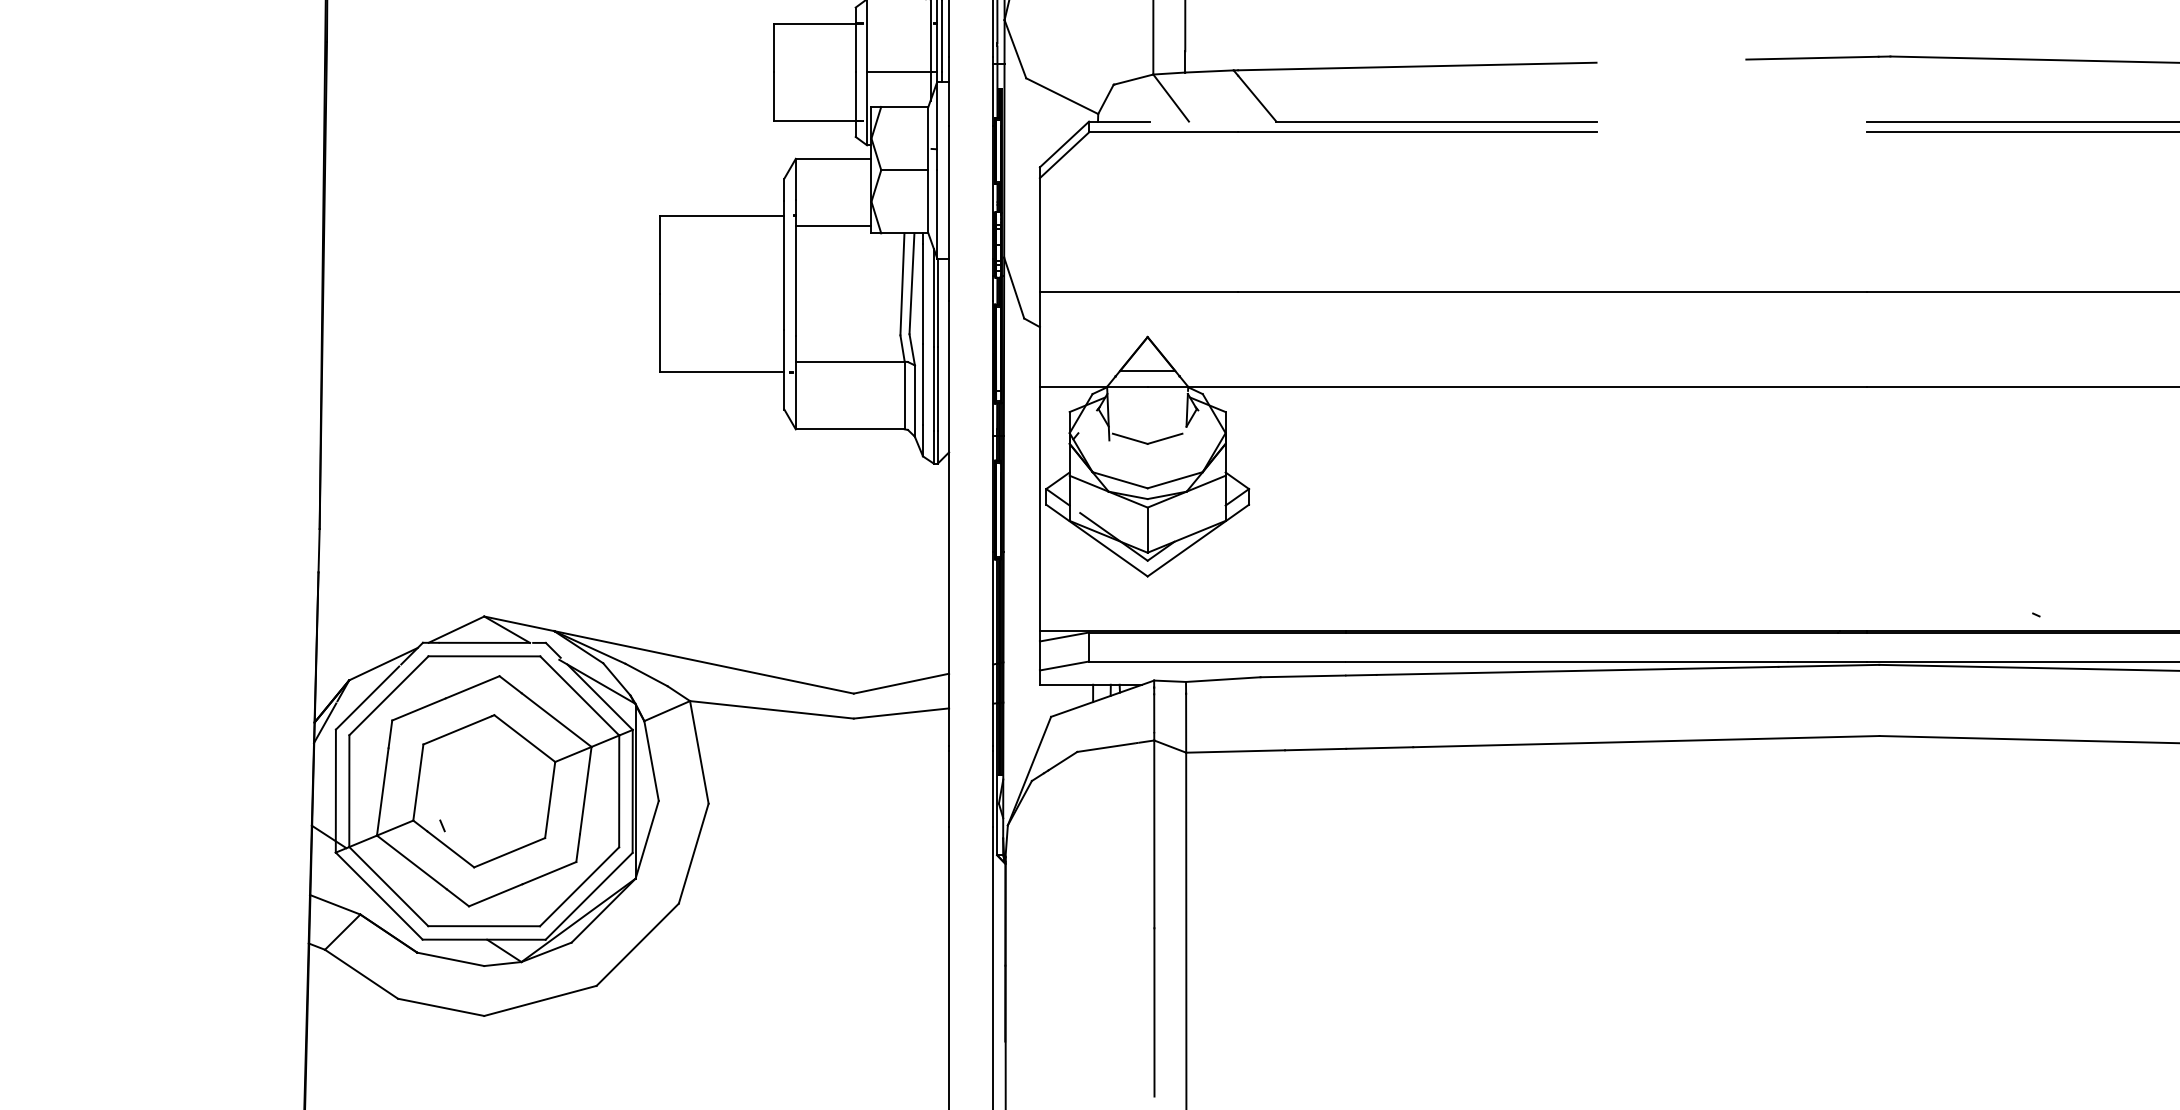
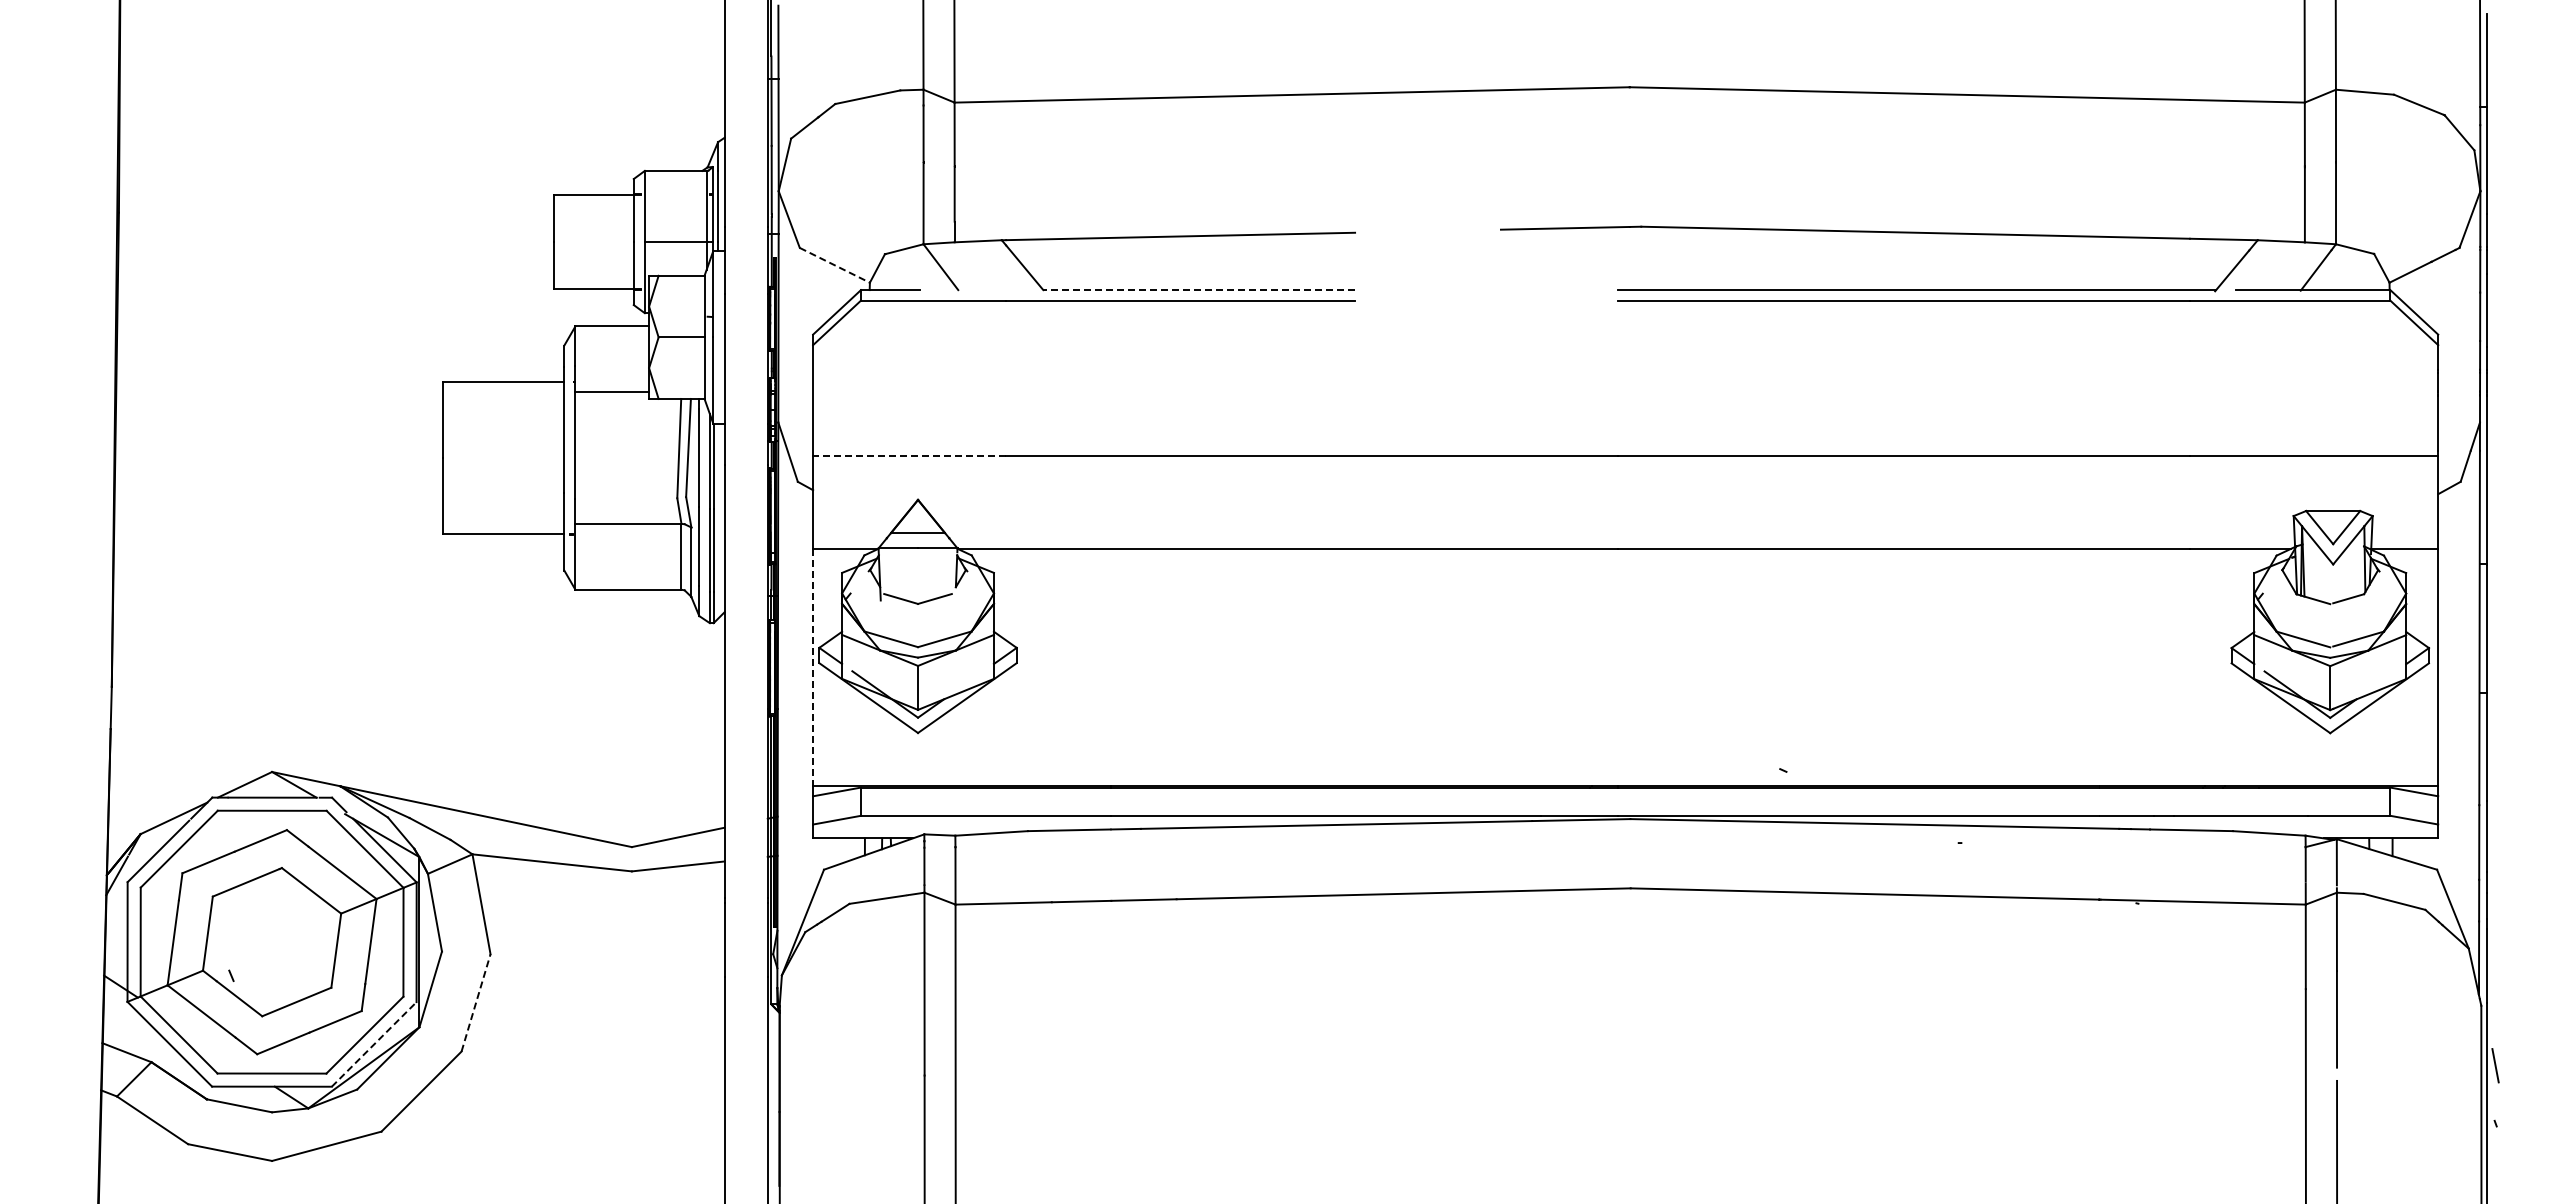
line: (1062, 96) -> (835, 265), solid -> dashed
line: (1436, 122) -> (1199, 290), solid -> dashed
line: (1138, 292) -> (909, 456), solid -> dashed
line: (1040, 509) -> (813, 667), solid -> dashed
line: (694, 853) -> (476, 1002), solid -> dashed
line: (589, 896) -> (374, 1044), solid -> dashed

